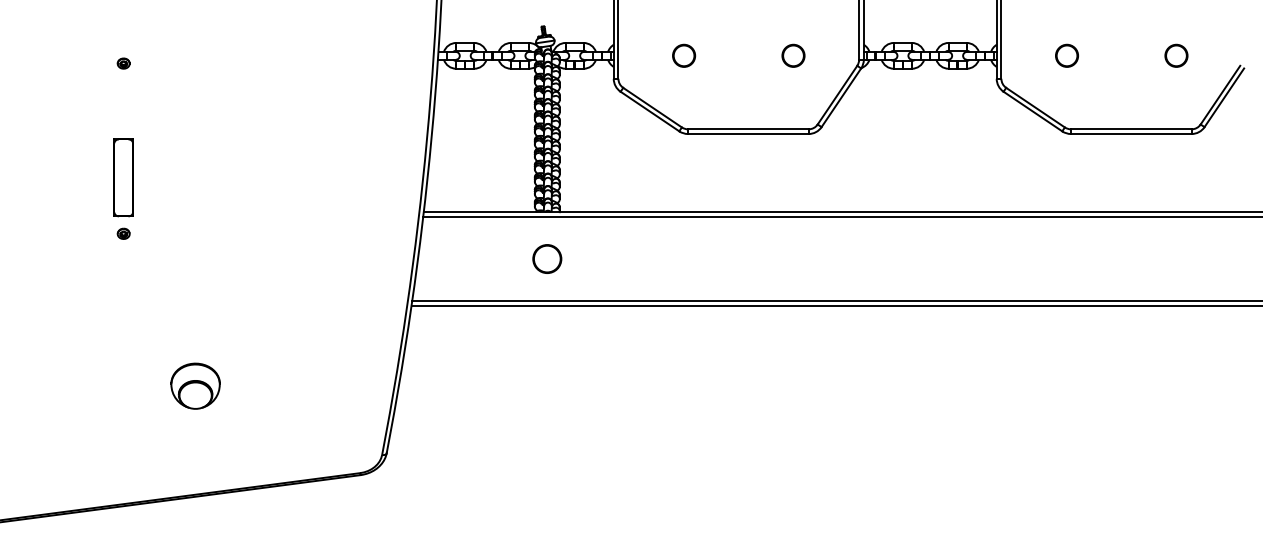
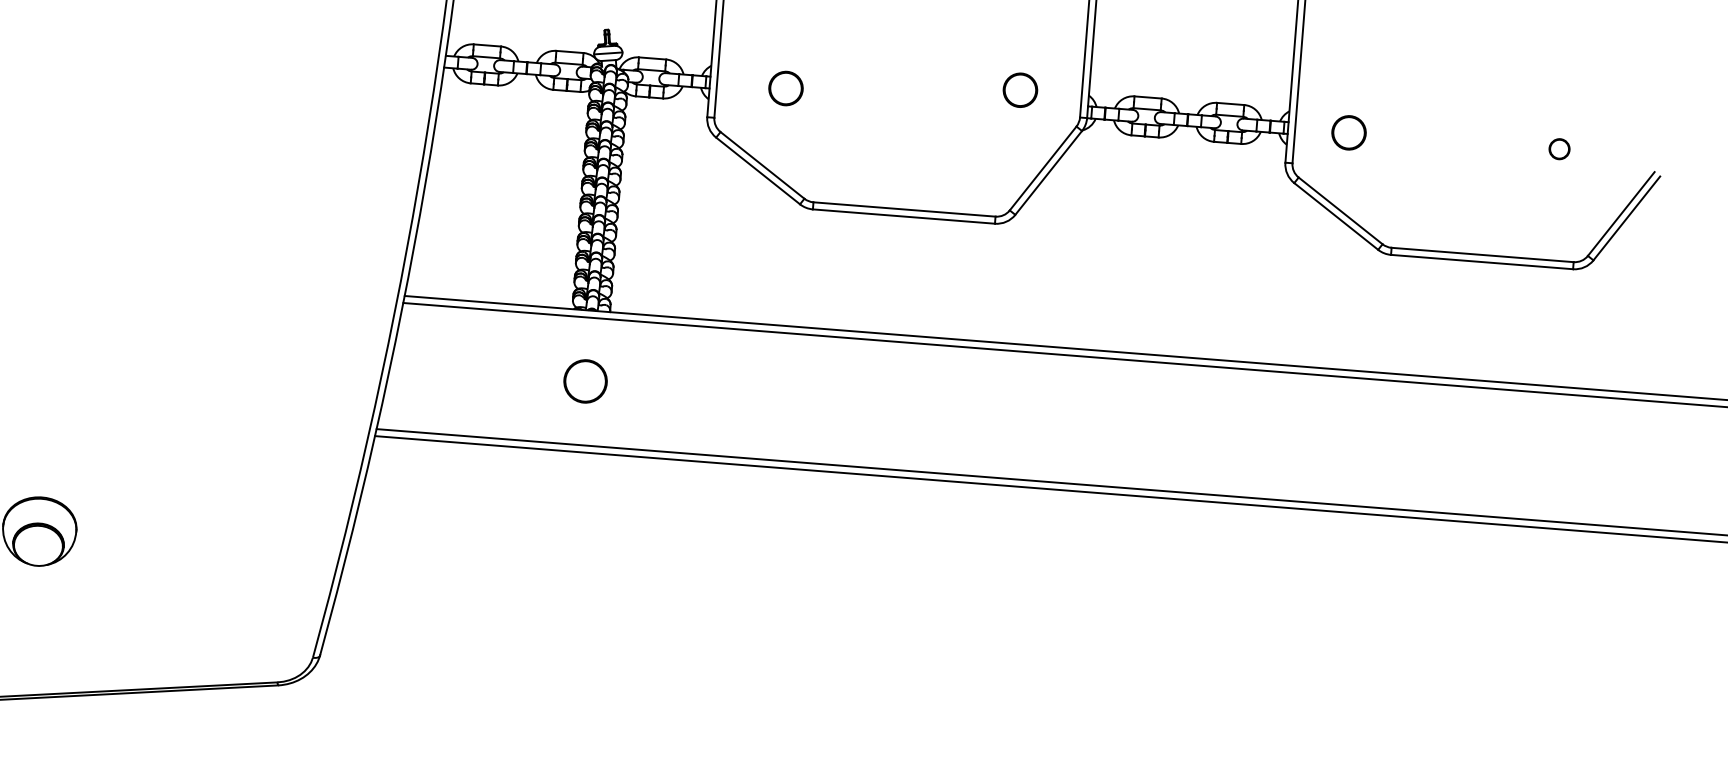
circle: (684, 55) -> (786, 88), moved
circle: (793, 55) -> (1020, 89), moved
circle: (1066, 55) -> (1348, 132), moved
circle: (1176, 55) -> (1559, 148), size x0.6

